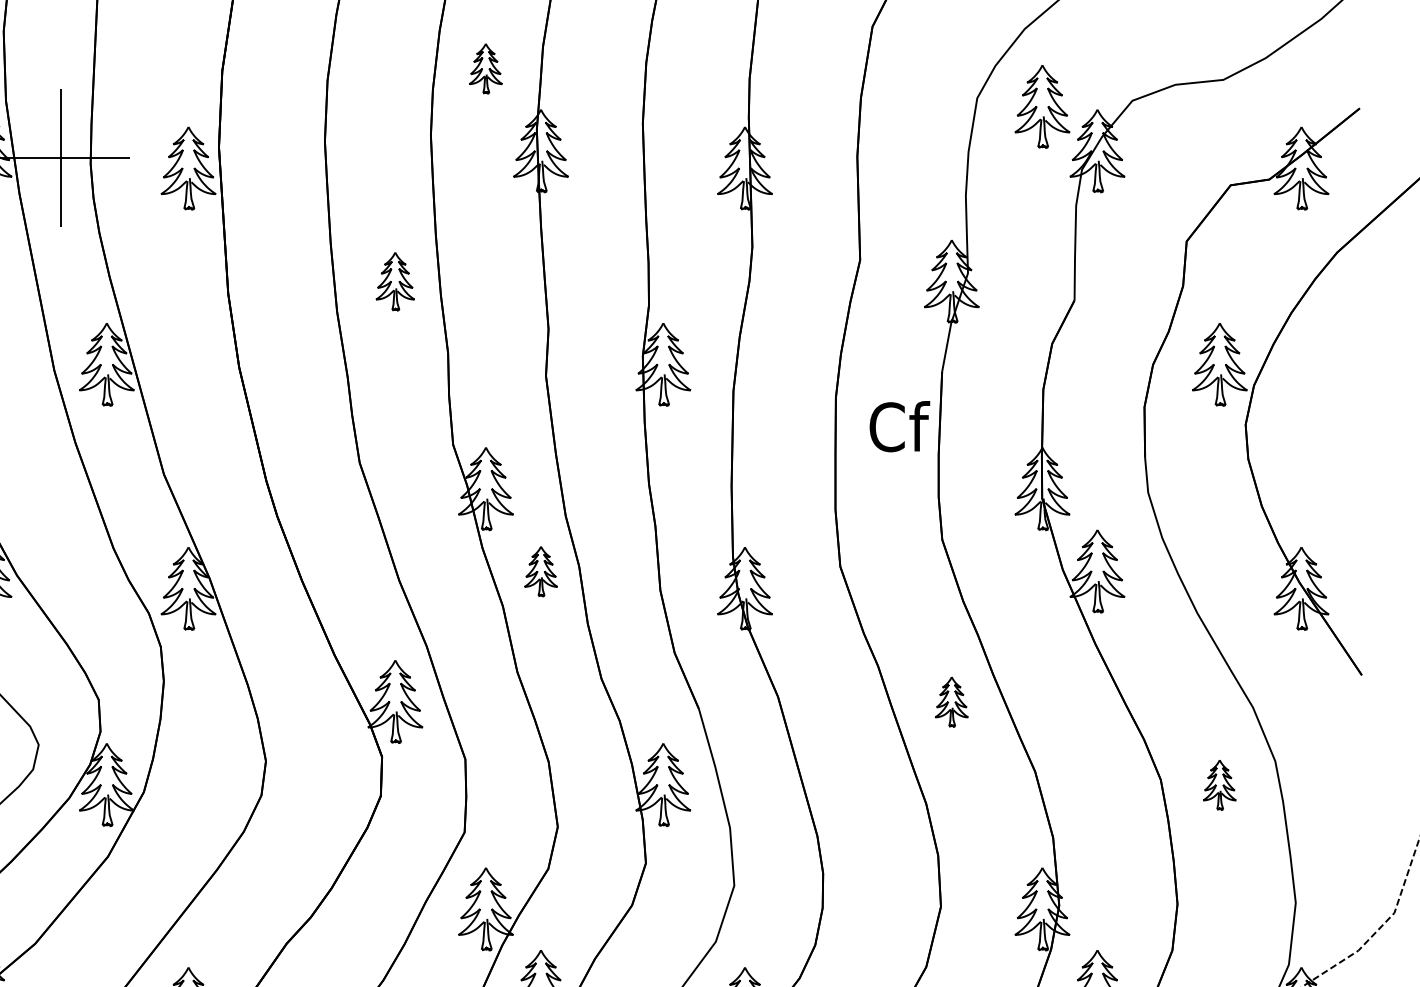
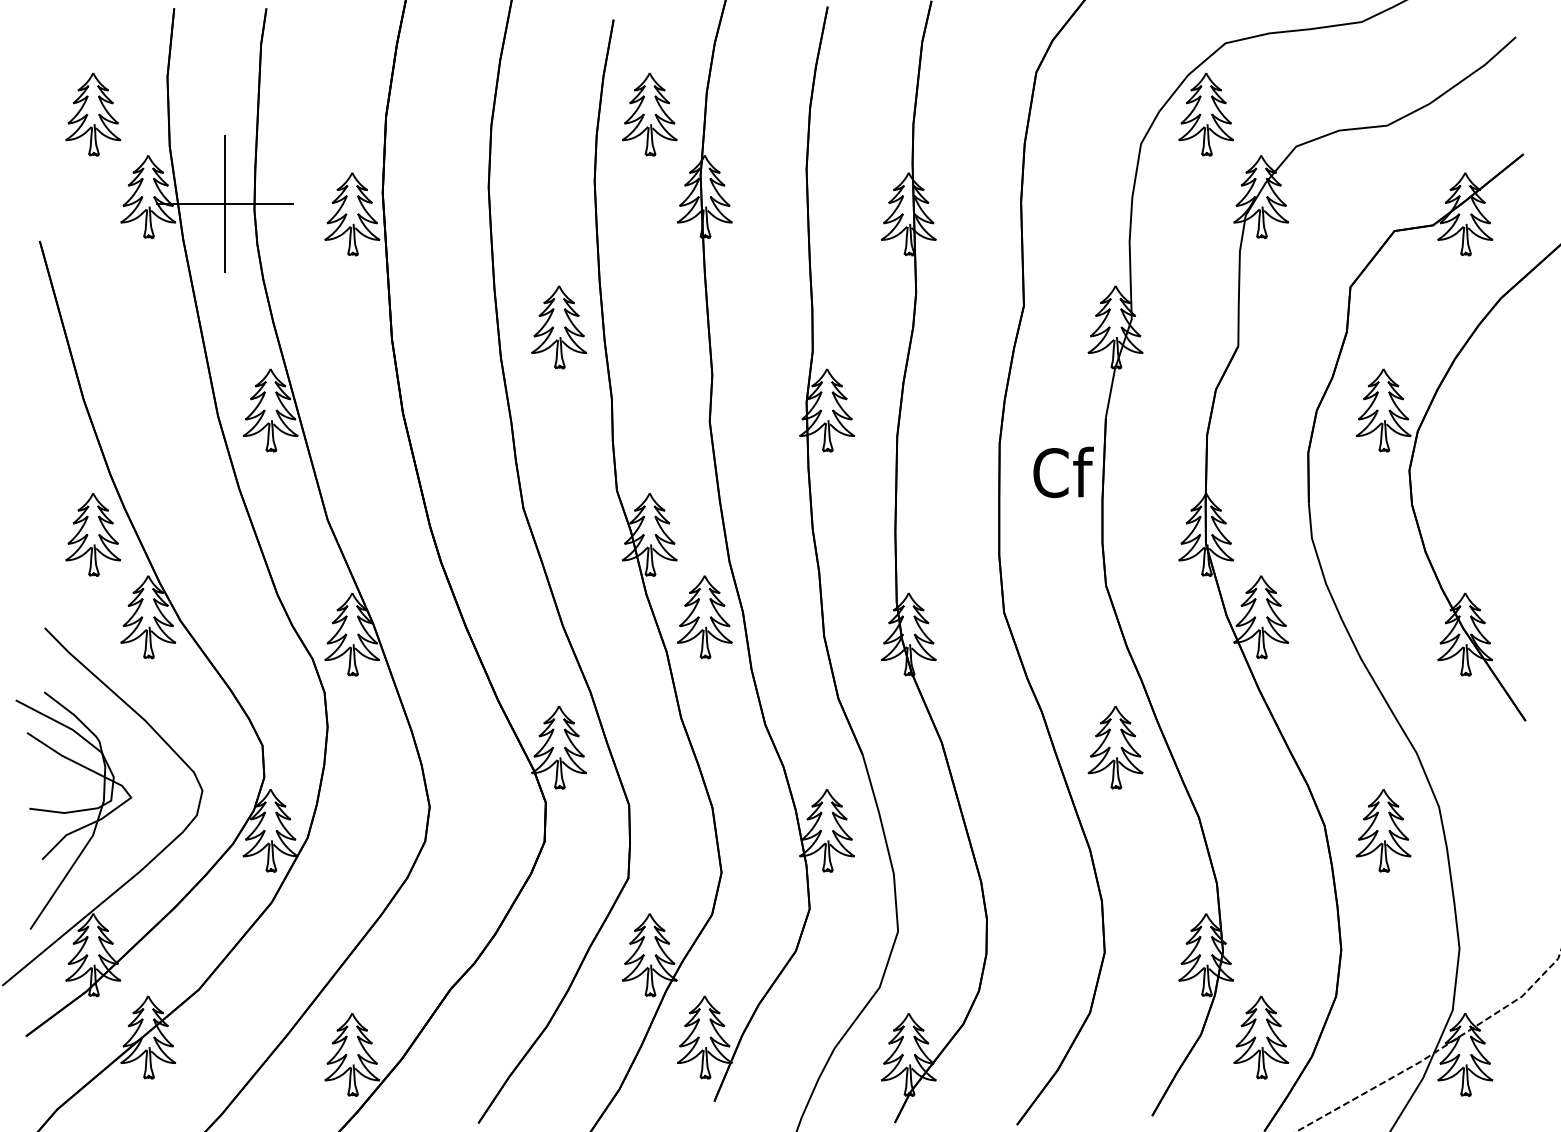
part: (485, 68) -> (649, 114), size x1.67
part: (1042, 106) -> (1206, 114), moved
part: (394, 281) -> (558, 327), size x1.43
part: (540, 571) -> (704, 617), size x1.67
part: (951, 701) -> (1115, 747), size x1.67
part: (1219, 784) -> (1383, 830), size x1.67

